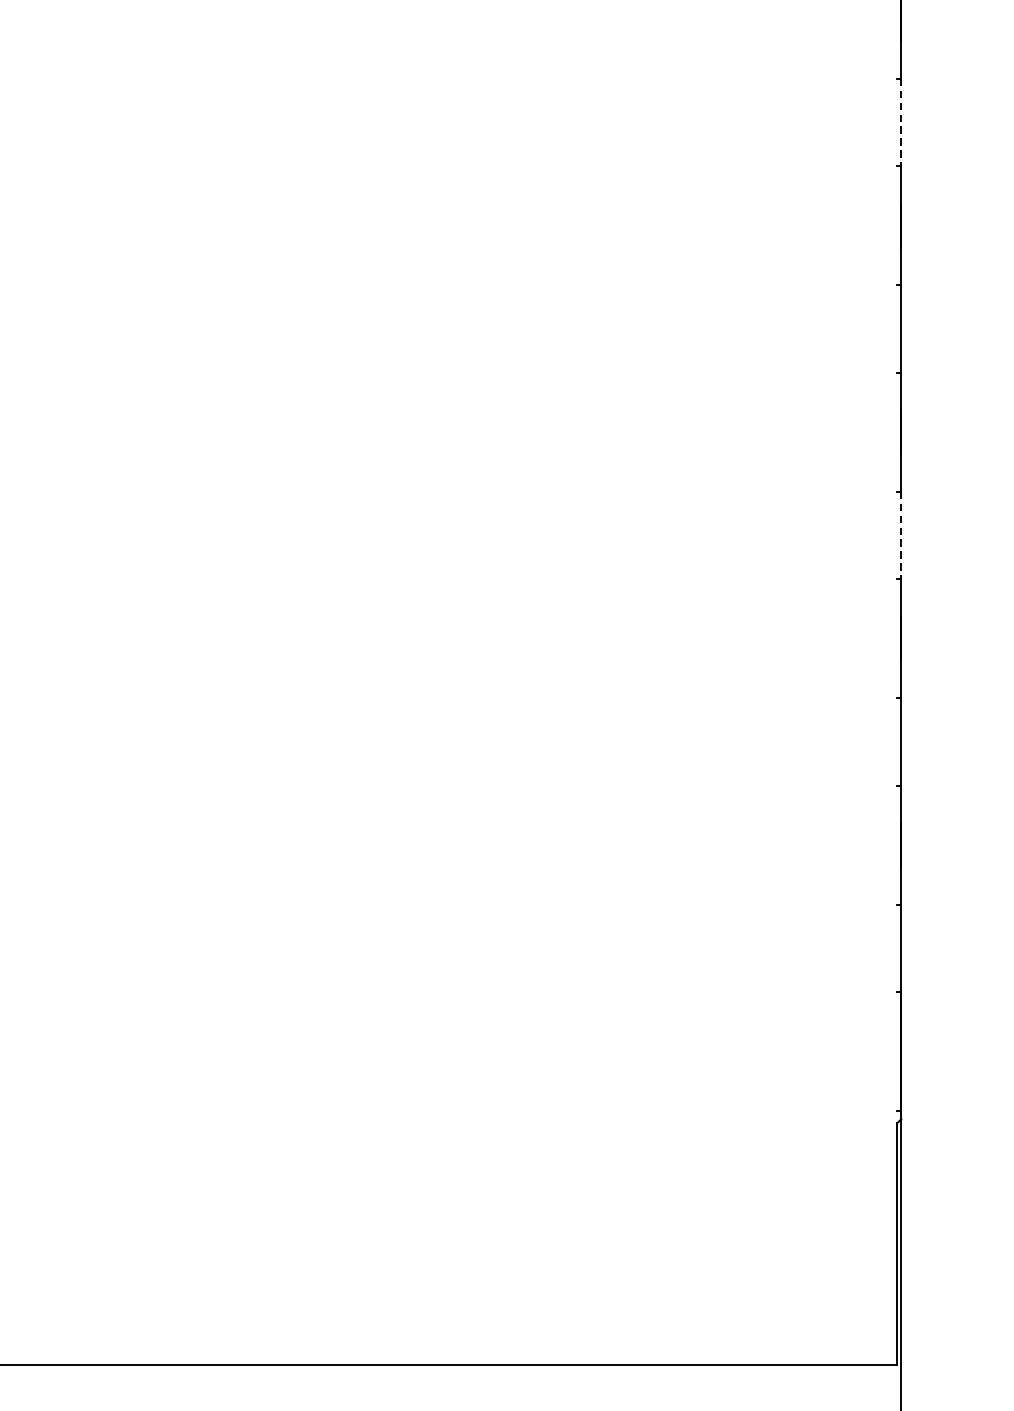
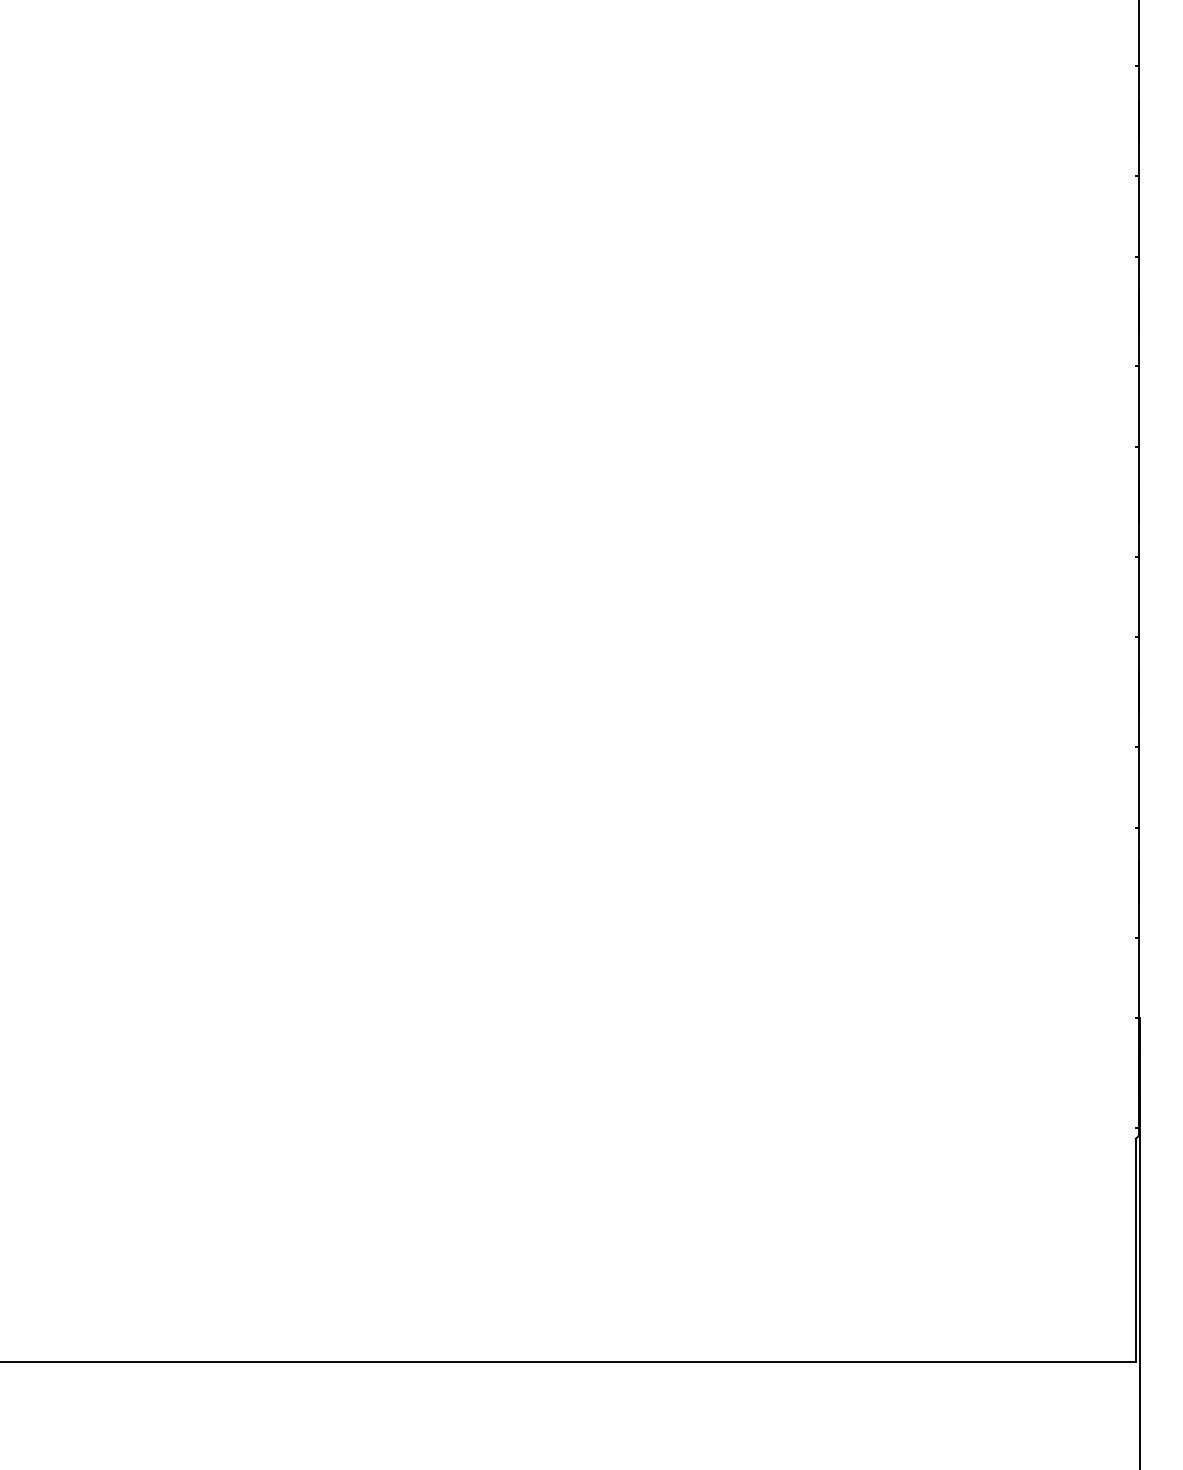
line: (901, 122) -> (1139, 216), dashed -> solid
line: (901, 535) -> (1139, 597), dashed -> solid

